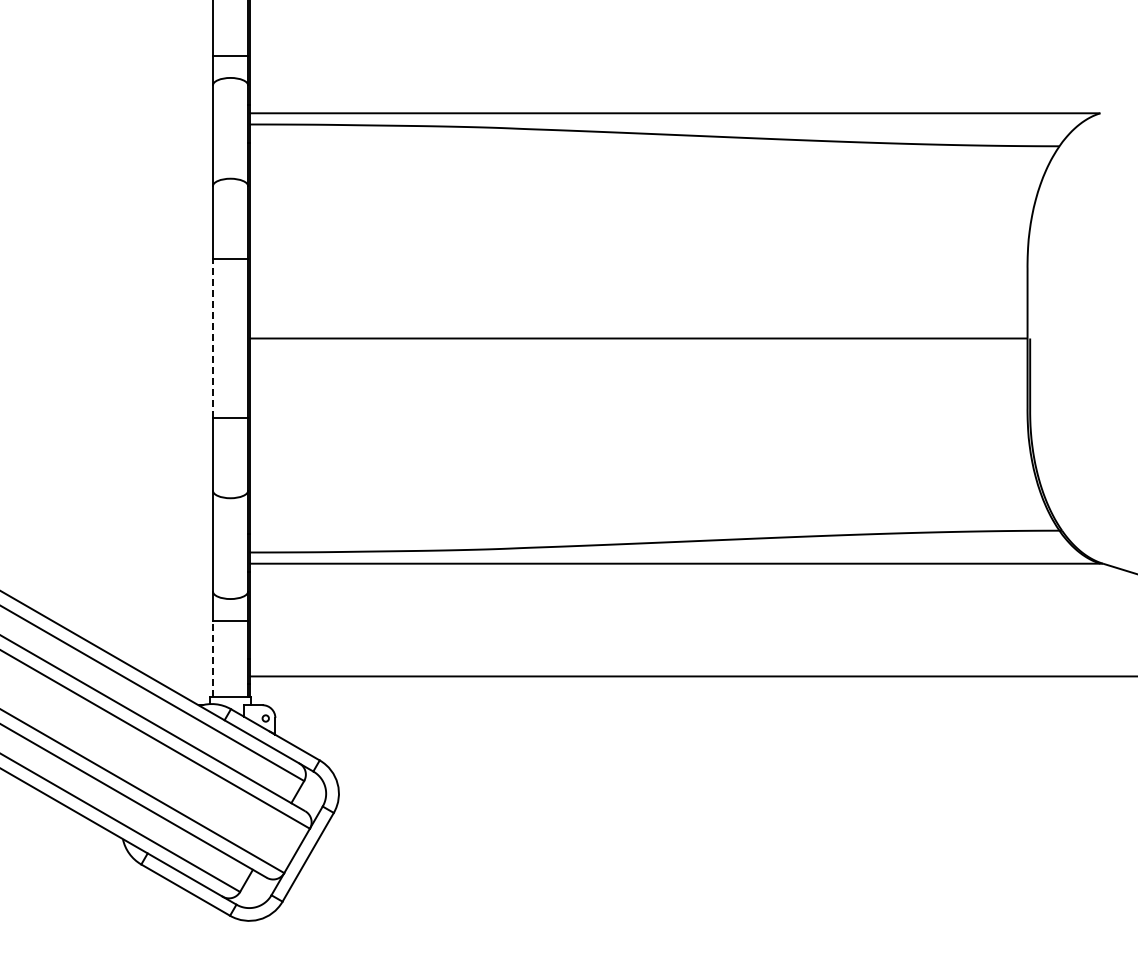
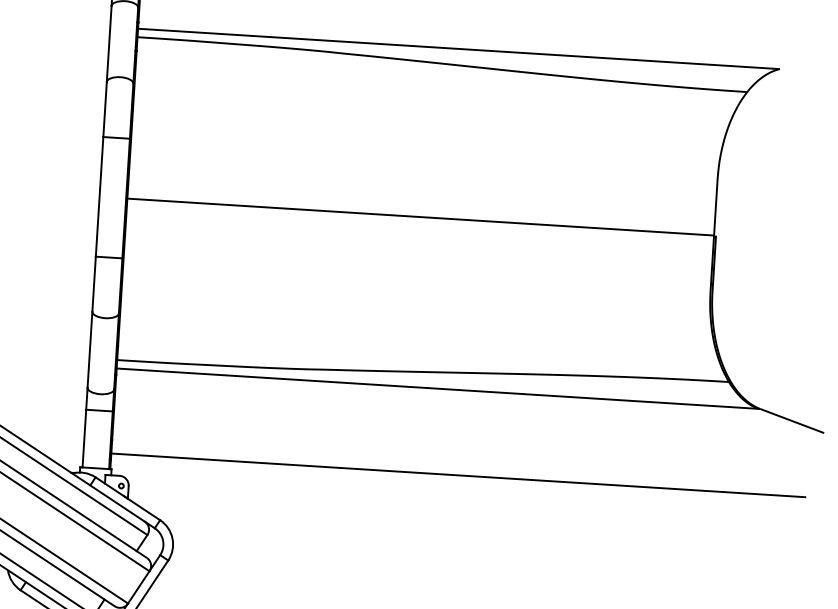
line: (212, 338) -> (99, 196), dashed -> solid
line: (212, 658) -> (84, 438), dashed -> solid

